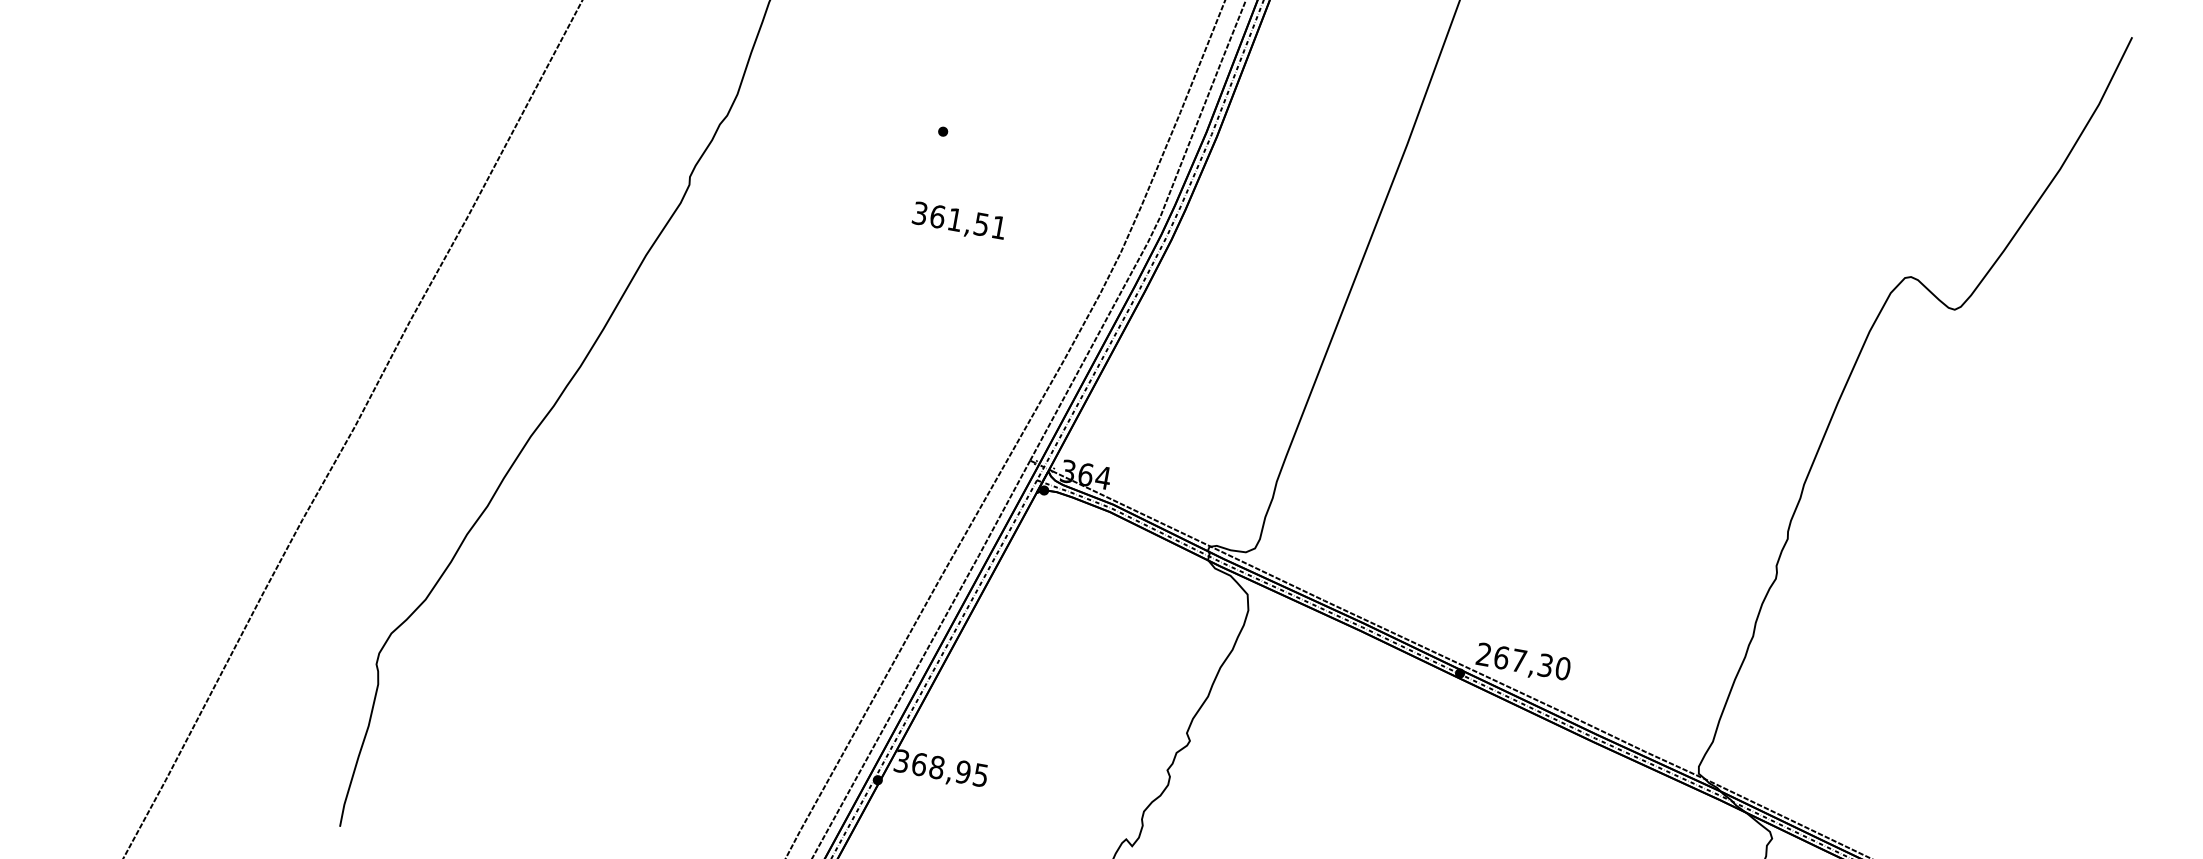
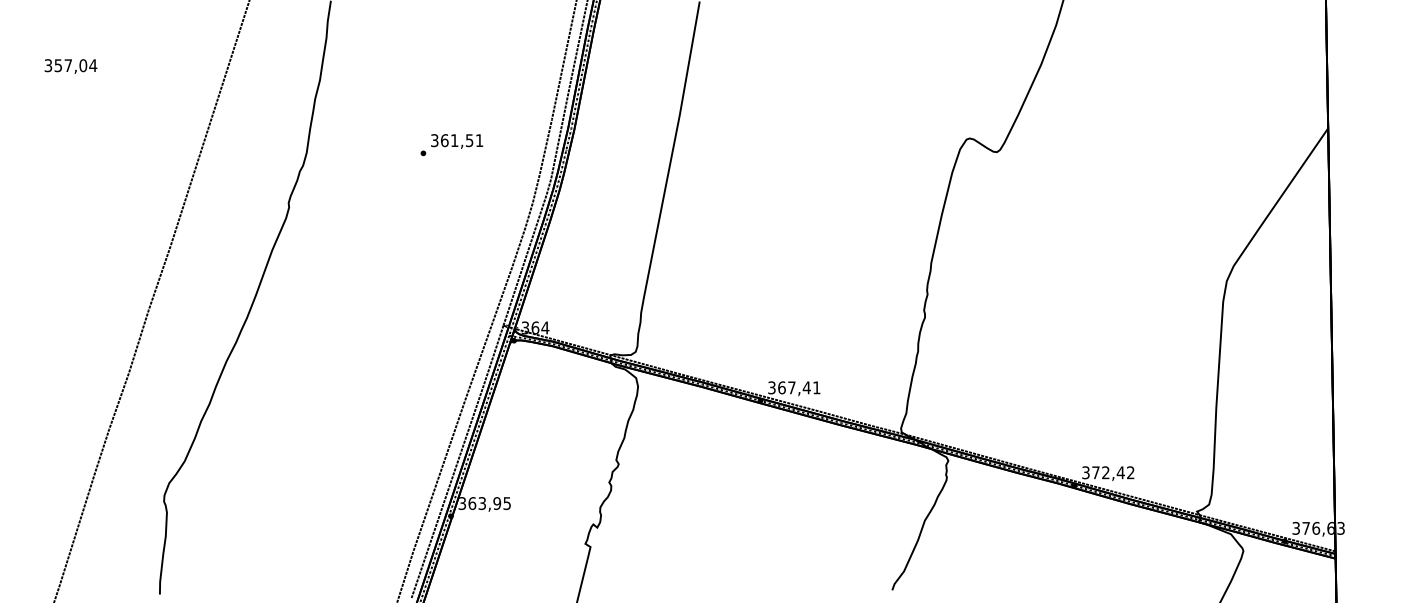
text: (959, 222) -> (457, 141), moved
text: (1523, 661) -> (794, 387), 267,30 -> 367,41
text: (937, 767) -> (482, 503), 368,95 -> 363,95

